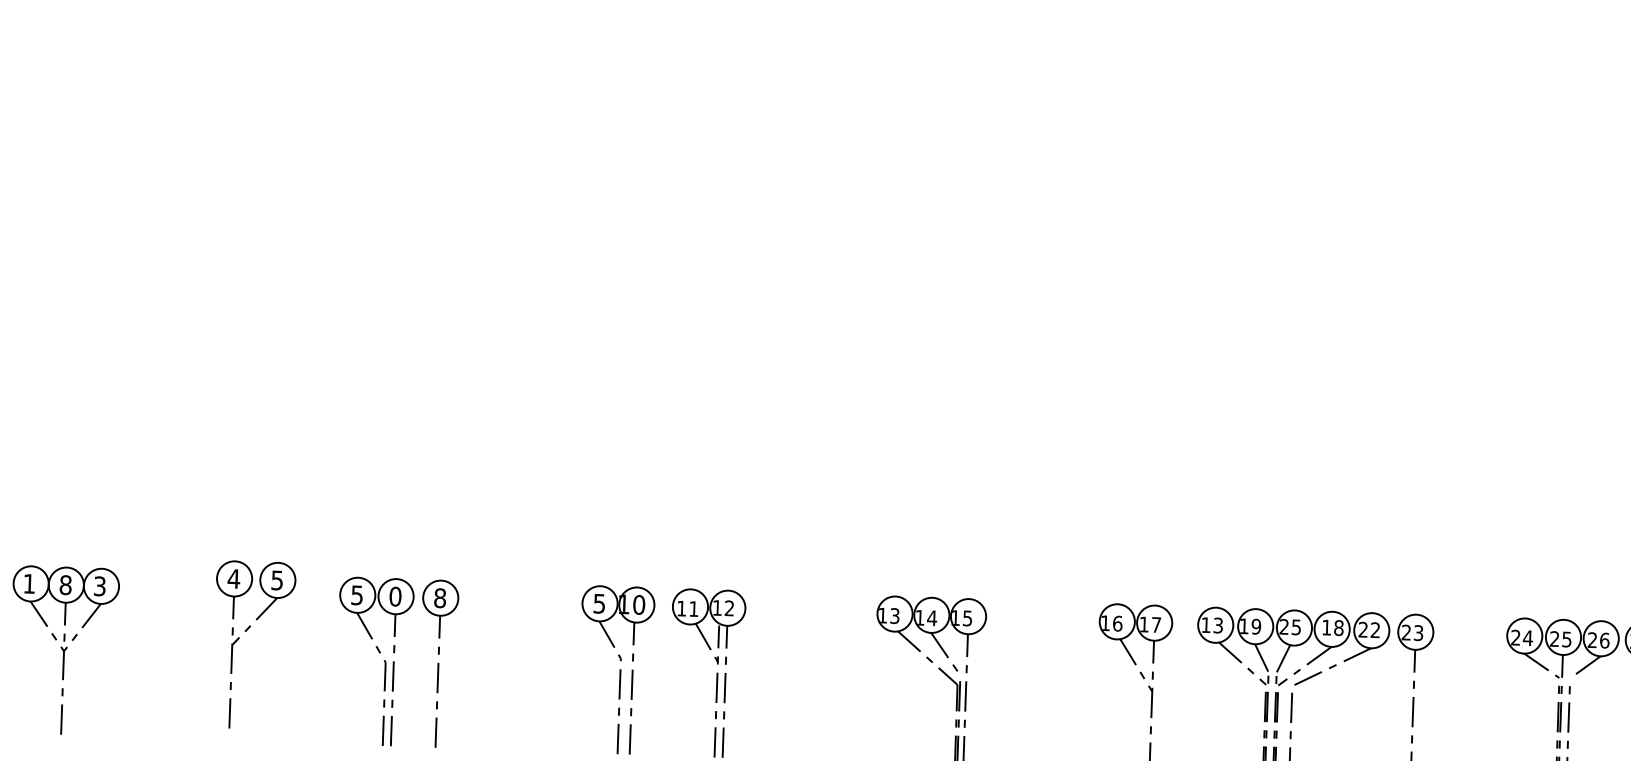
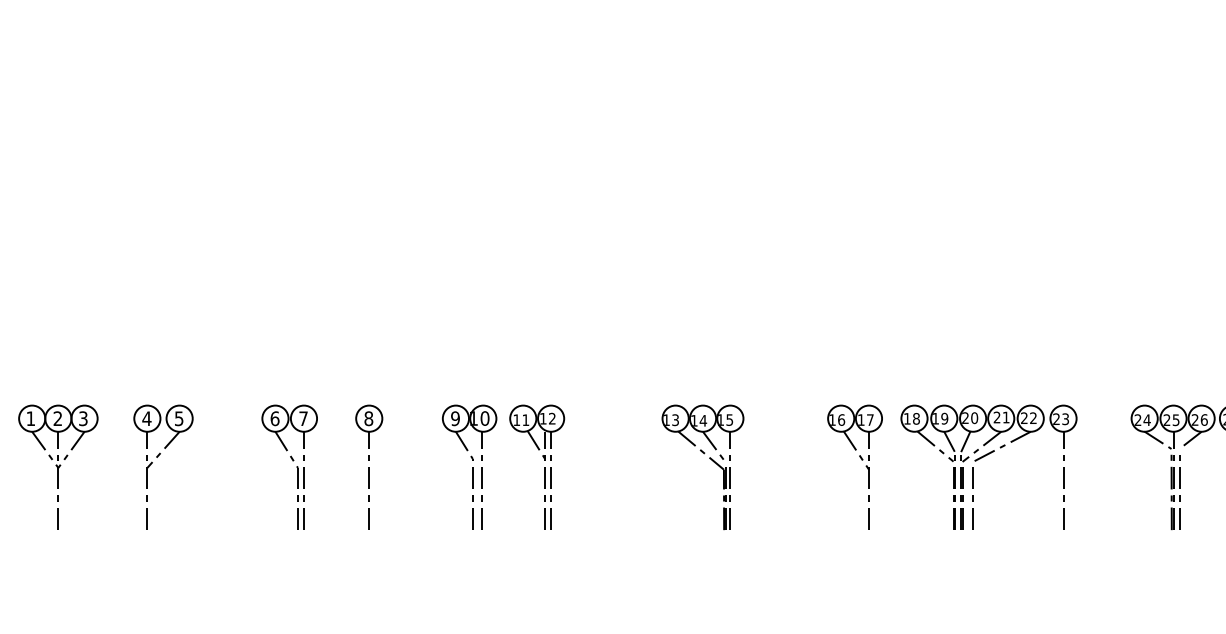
text: (65, 584) -> (57, 418), 8 -> 2
text: (356, 595) -> (274, 418), 5 -> 6
text: (395, 596) -> (303, 418), 0 -> 7
text: (599, 603) -> (455, 418), 5 -> 9
text: (1218, 625) -> (916, 418), 13 -> 18
text: (1296, 627) -> (974, 418), 25 -> 20
text: (1332, 627) -> (1001, 417), 18 -> 21
part: (246, 631) -> (157, 457), moved
part: (438, 662) -> (369, 466), moved

